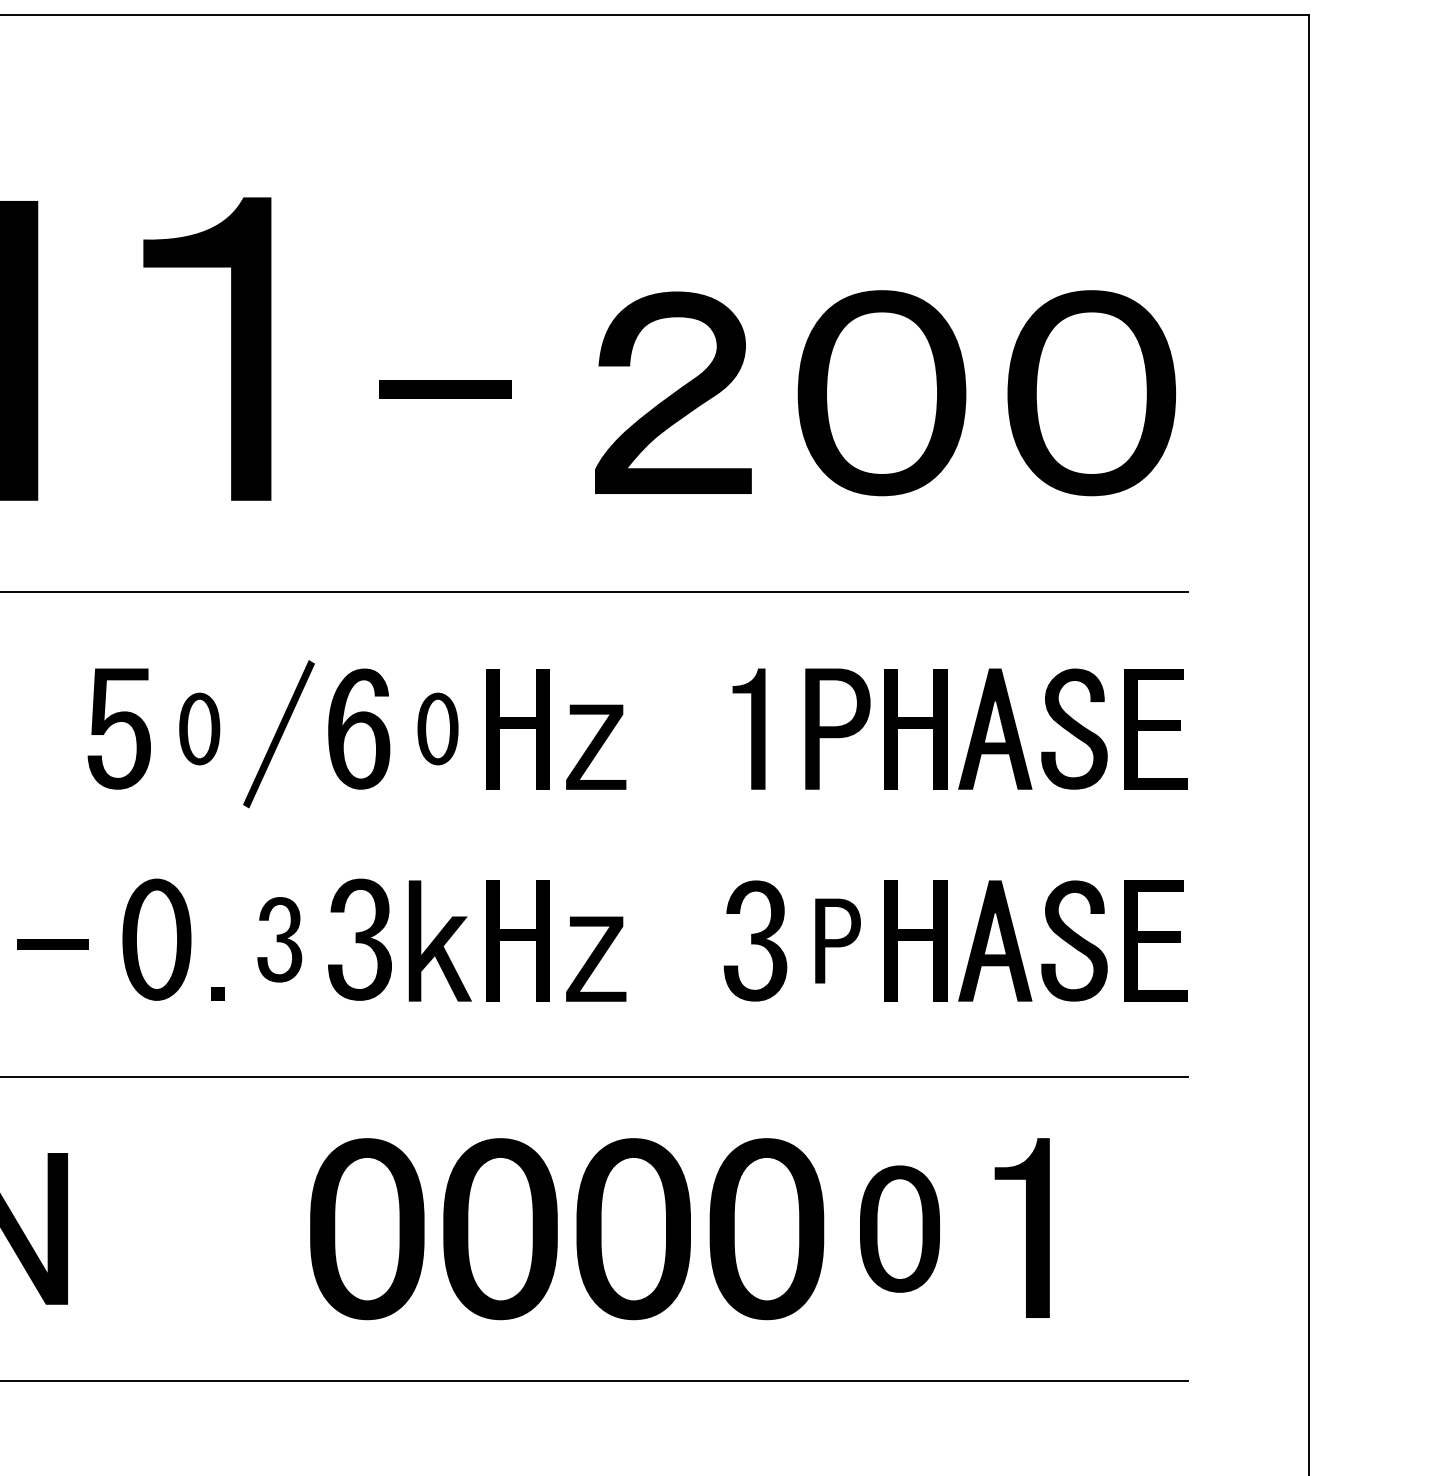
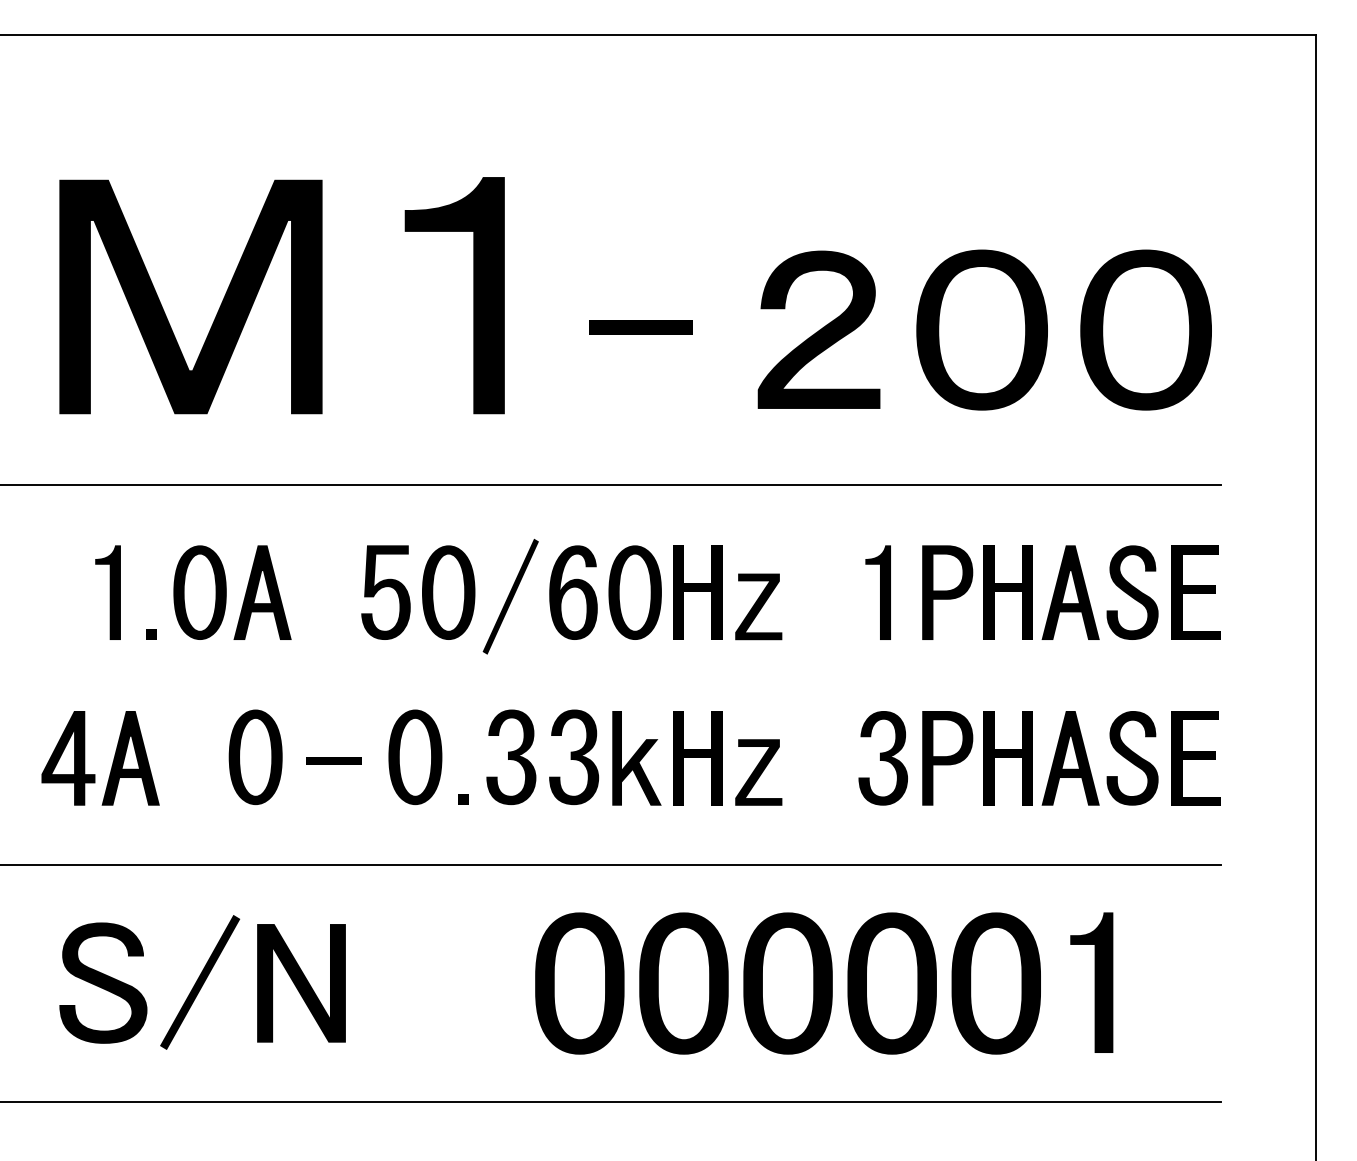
part: (199, 728) -> (448, 592), size x1.67
part: (437, 728) -> (634, 592), size x1.67
part: (279, 939) -> (511, 757), size x1.43
part: (837, 941) -> (947, 758), size x1.43
part: (899, 1229) -> (995, 983), size x1.43

